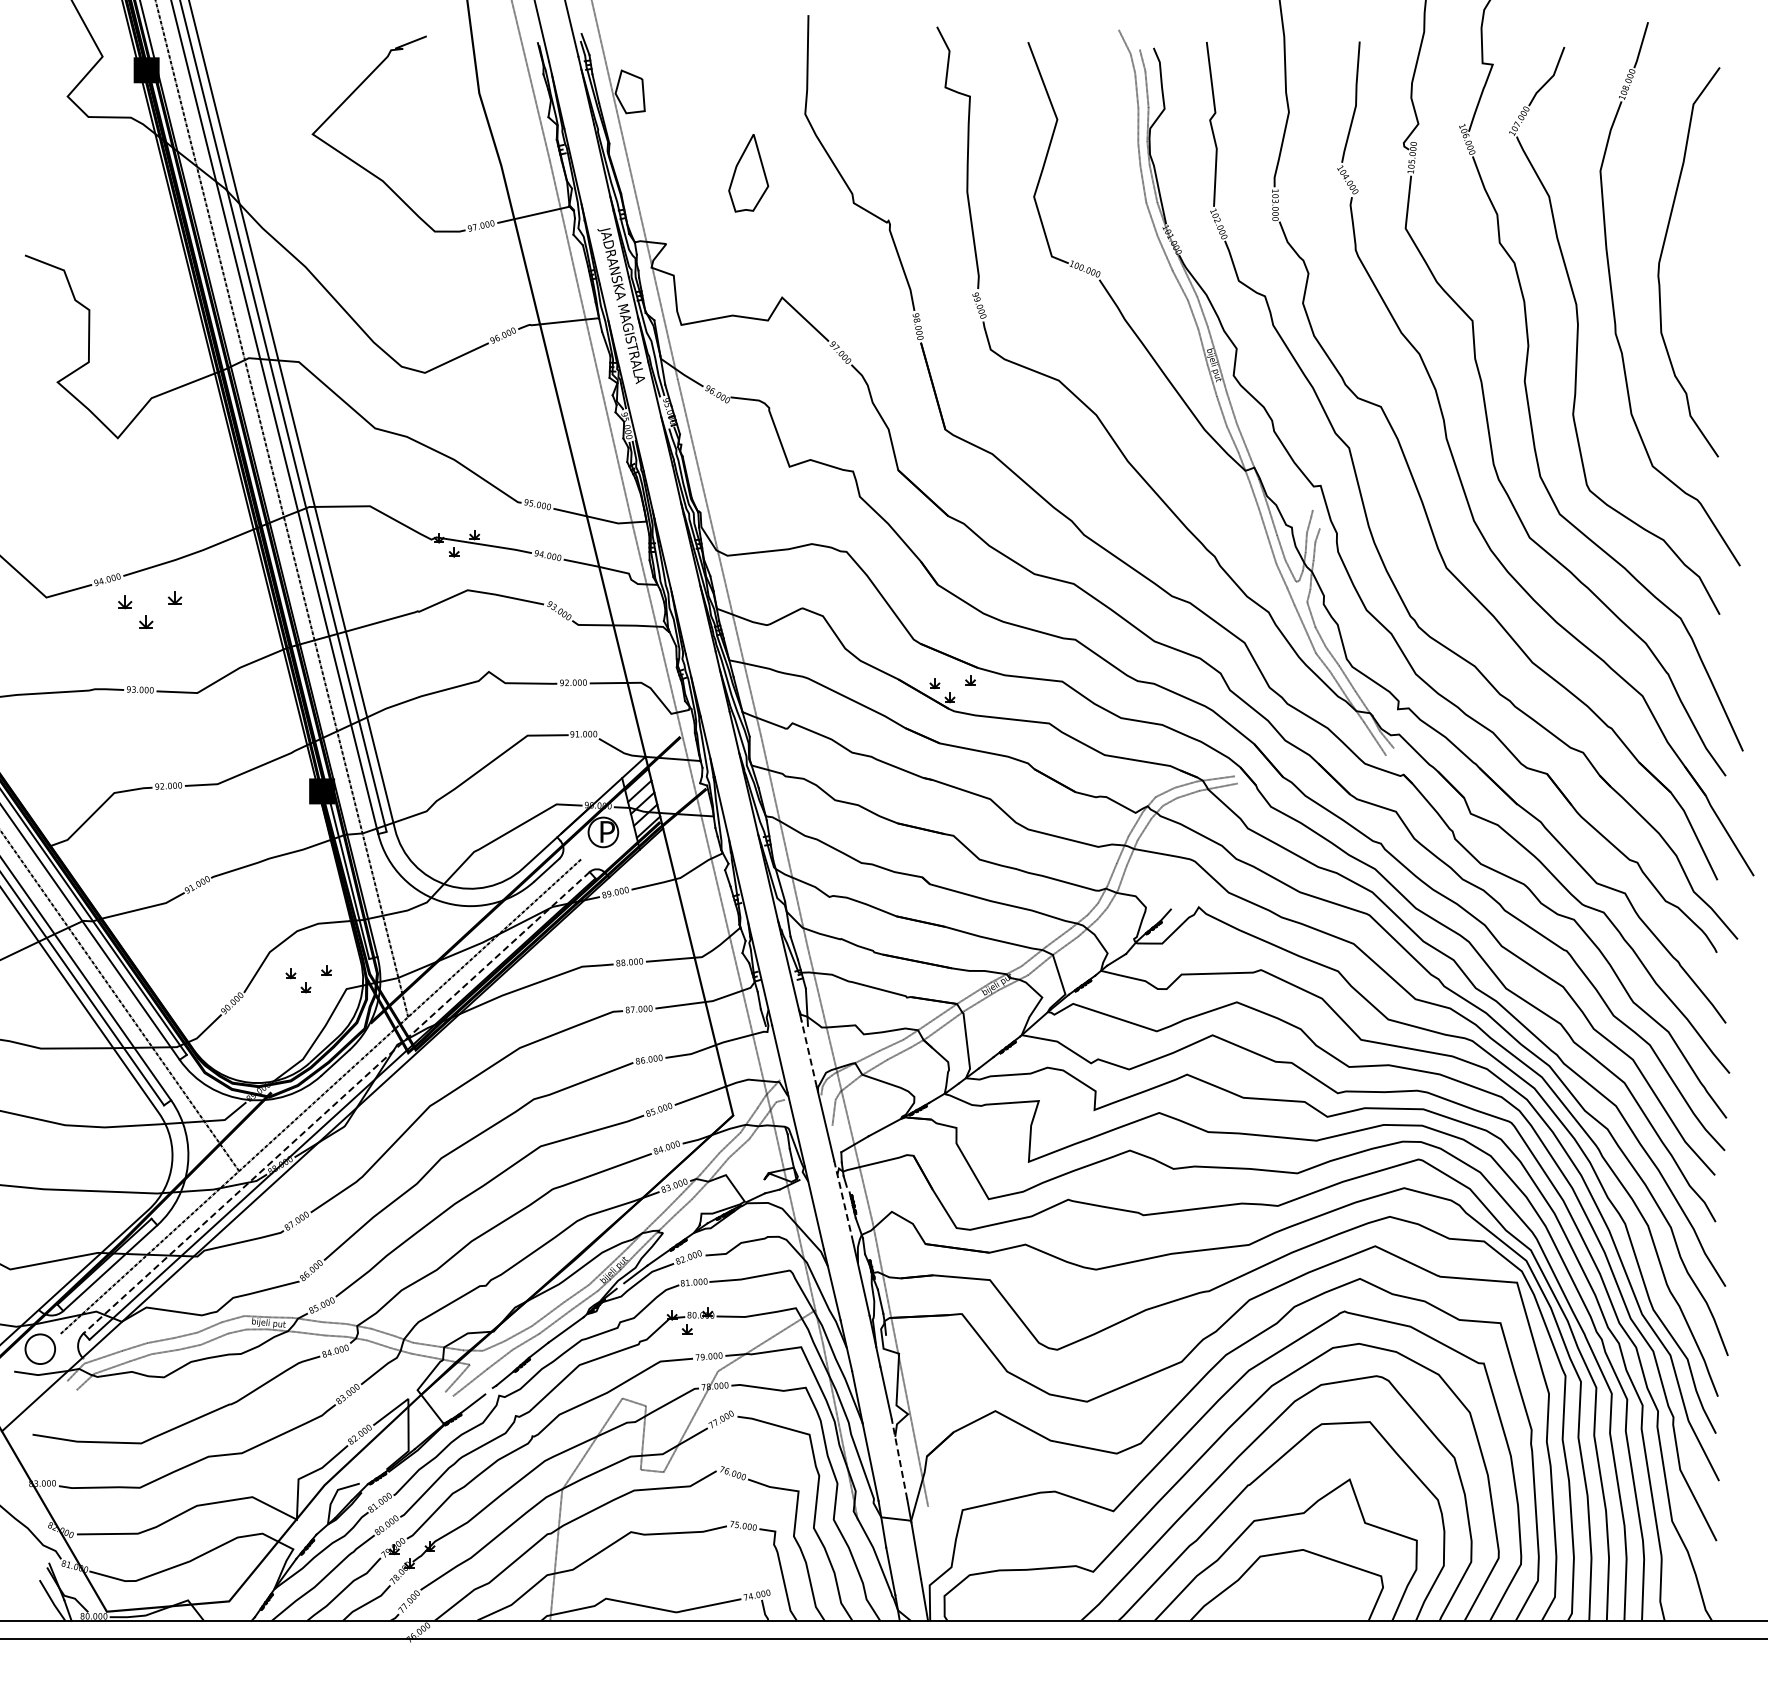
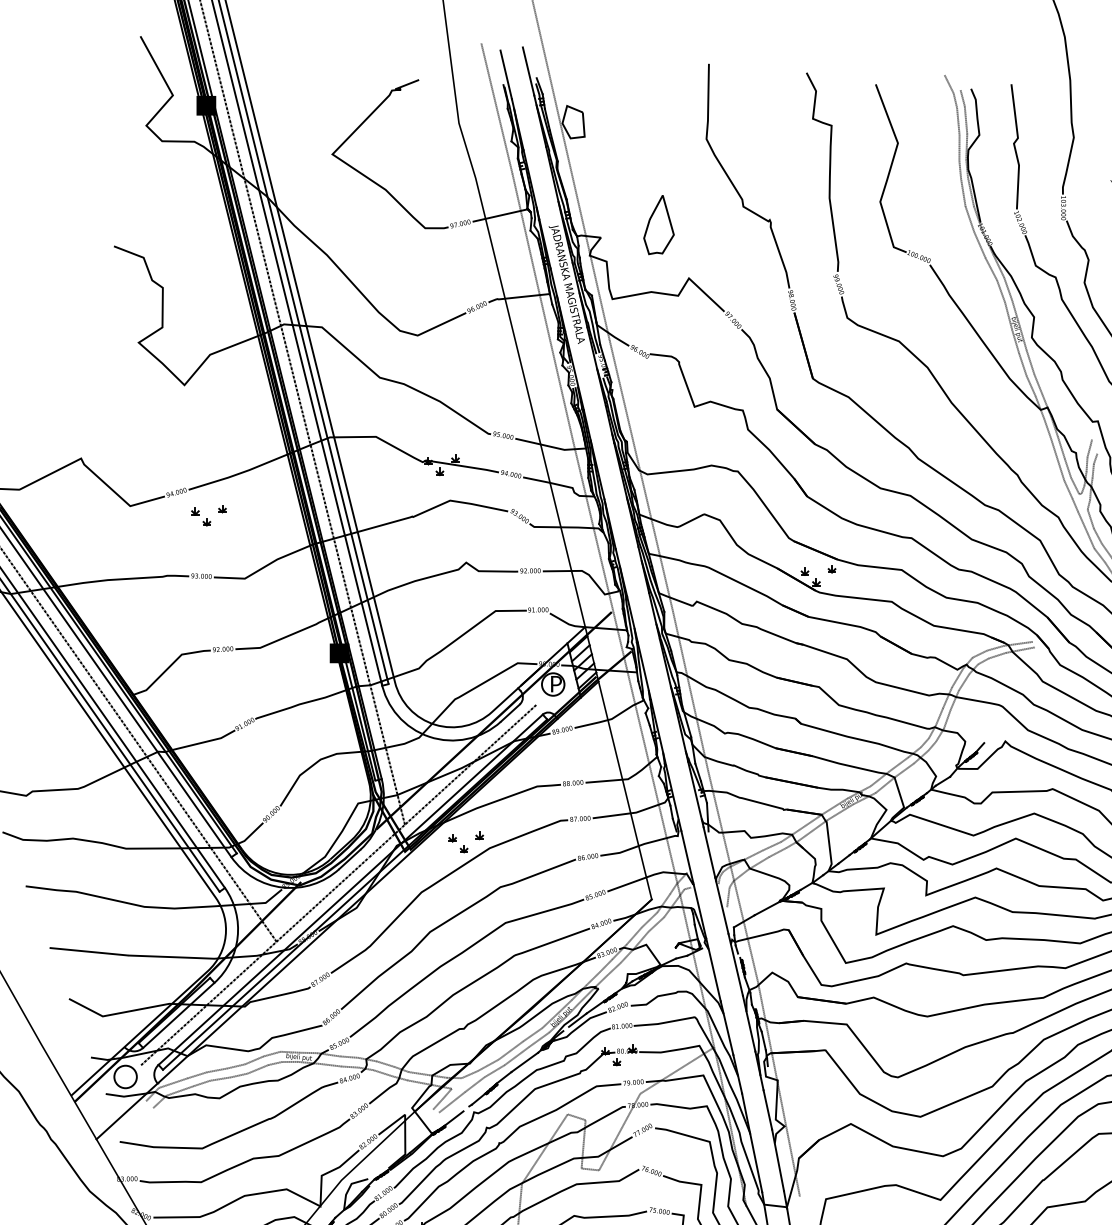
part: (748, 173) -> (658, 225), moved
part: (149, 609) -> (208, 515), size x0.71
part: (308, 979) -> (465, 842), moved
line: (809, 1053) -> (709, 852), dashed -> solid
line: (336, 1103) -> (350, 890), dashed -> solid
line: (843, 1201) -> (735, 964), dashed -> solid
line: (899, 1458) -> (778, 1159), dashed -> solid

